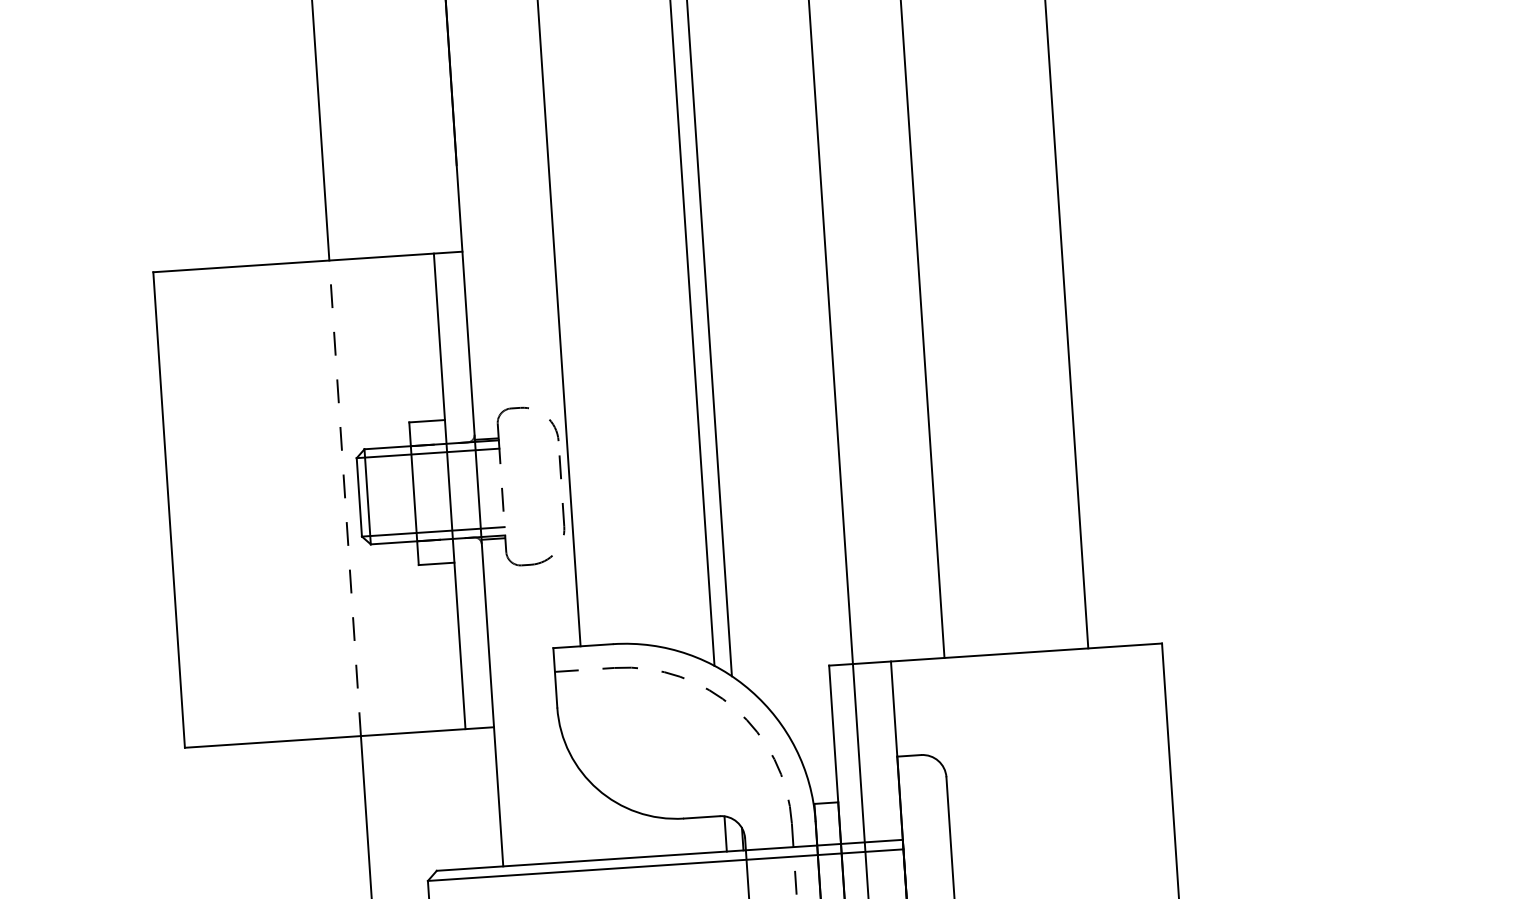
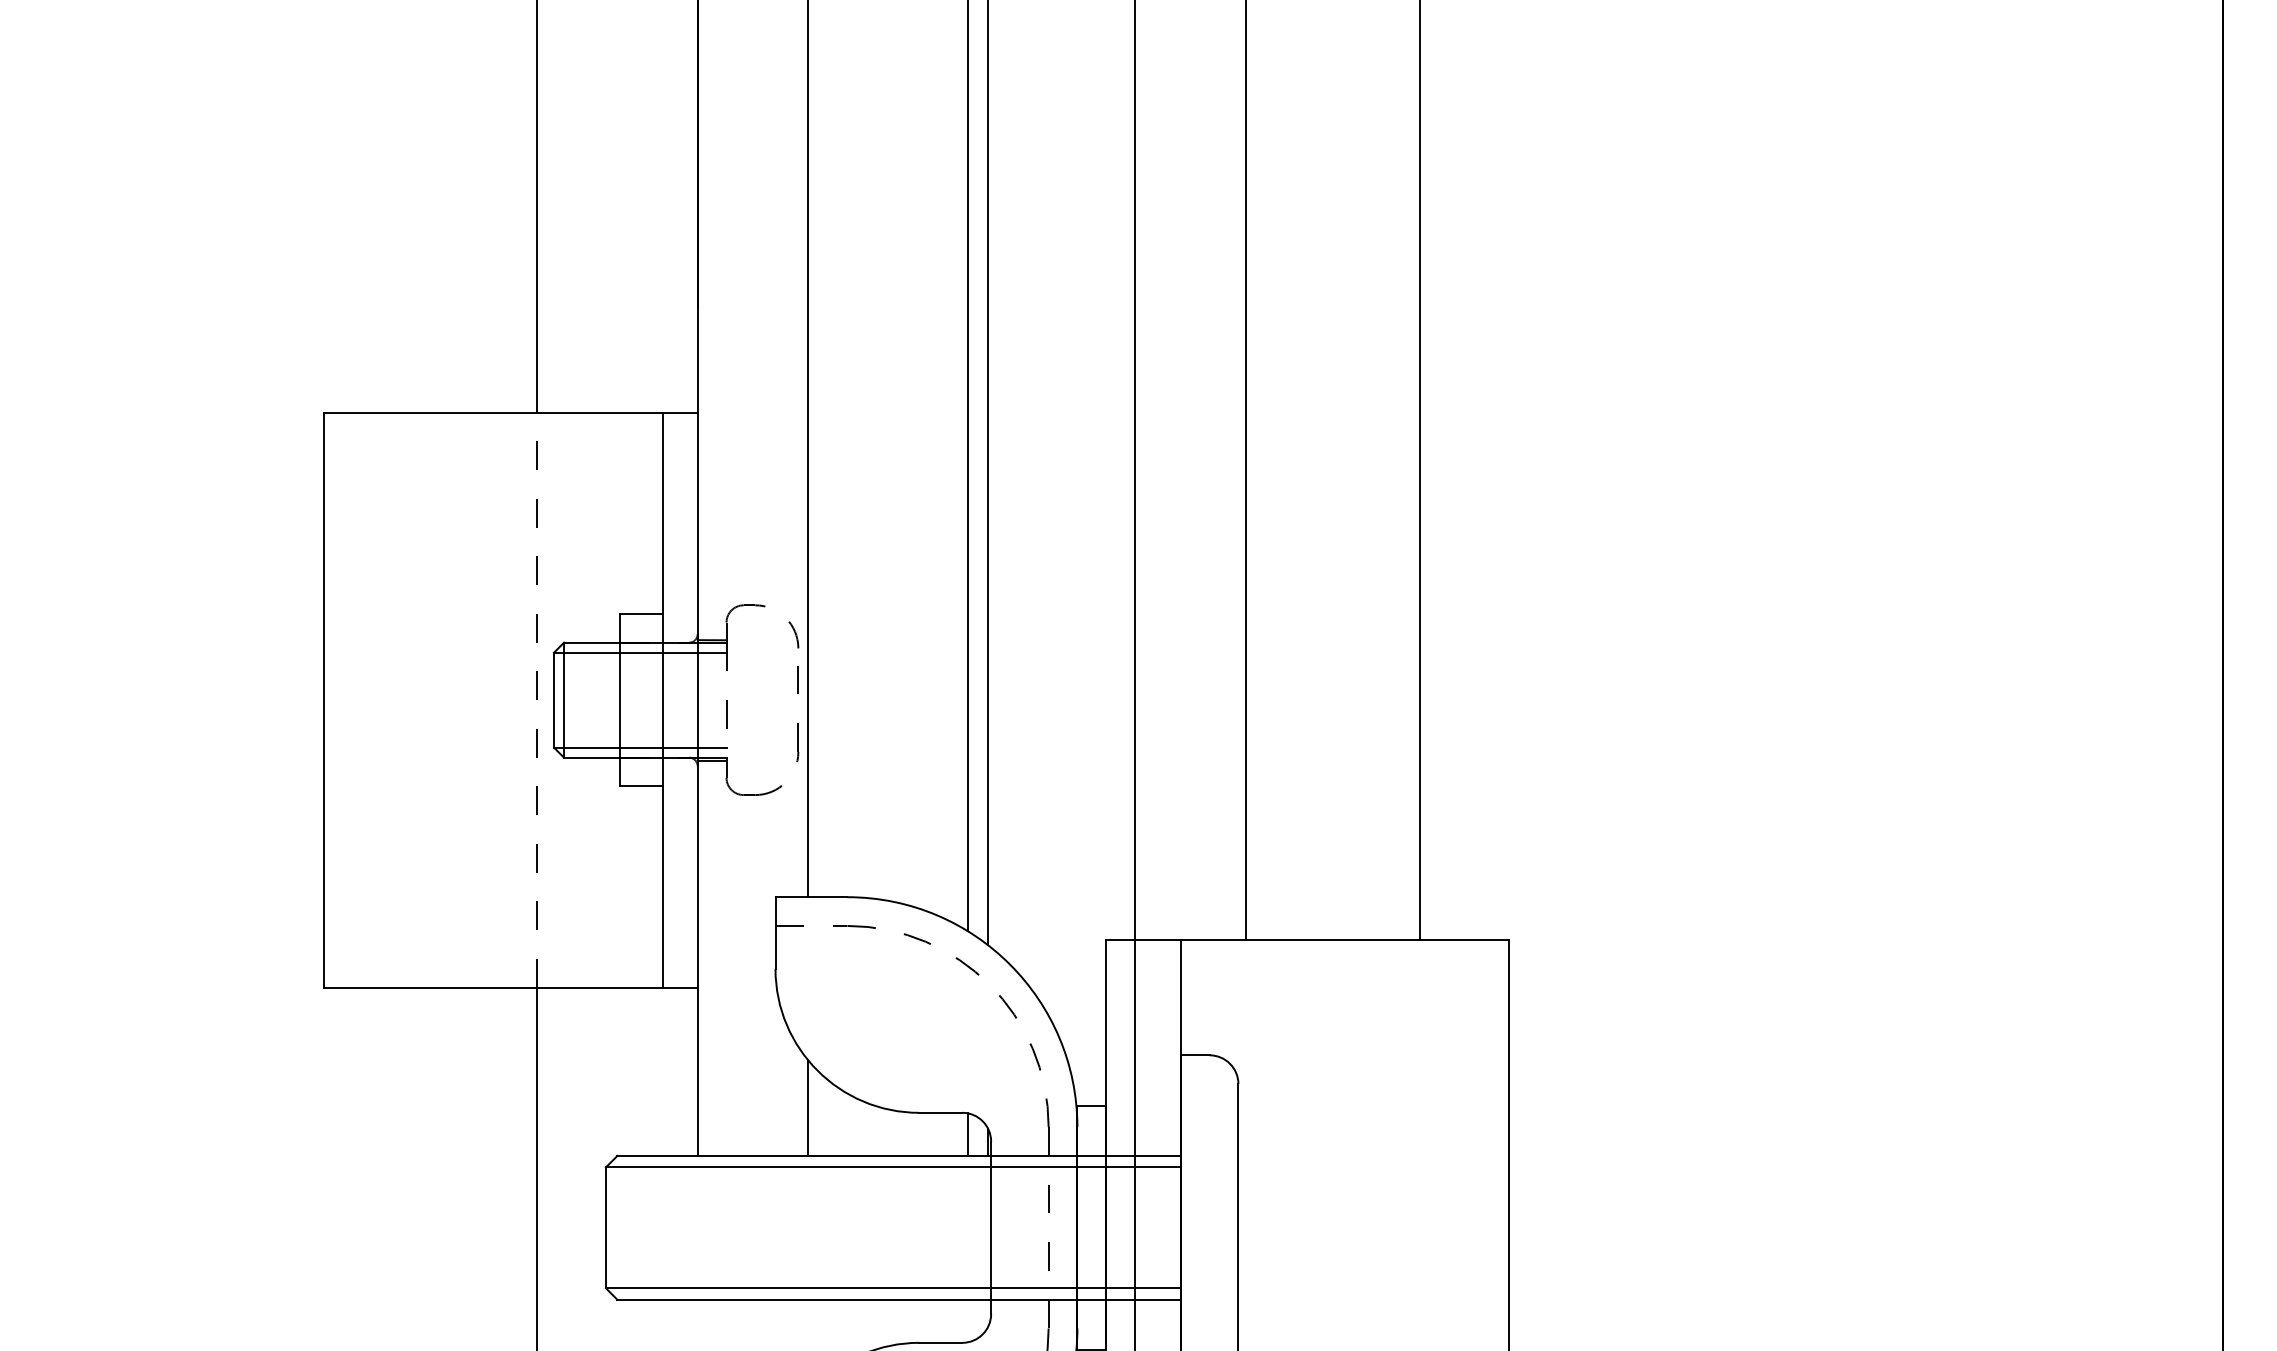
line: (592, 820) -> (808, 1107), added

